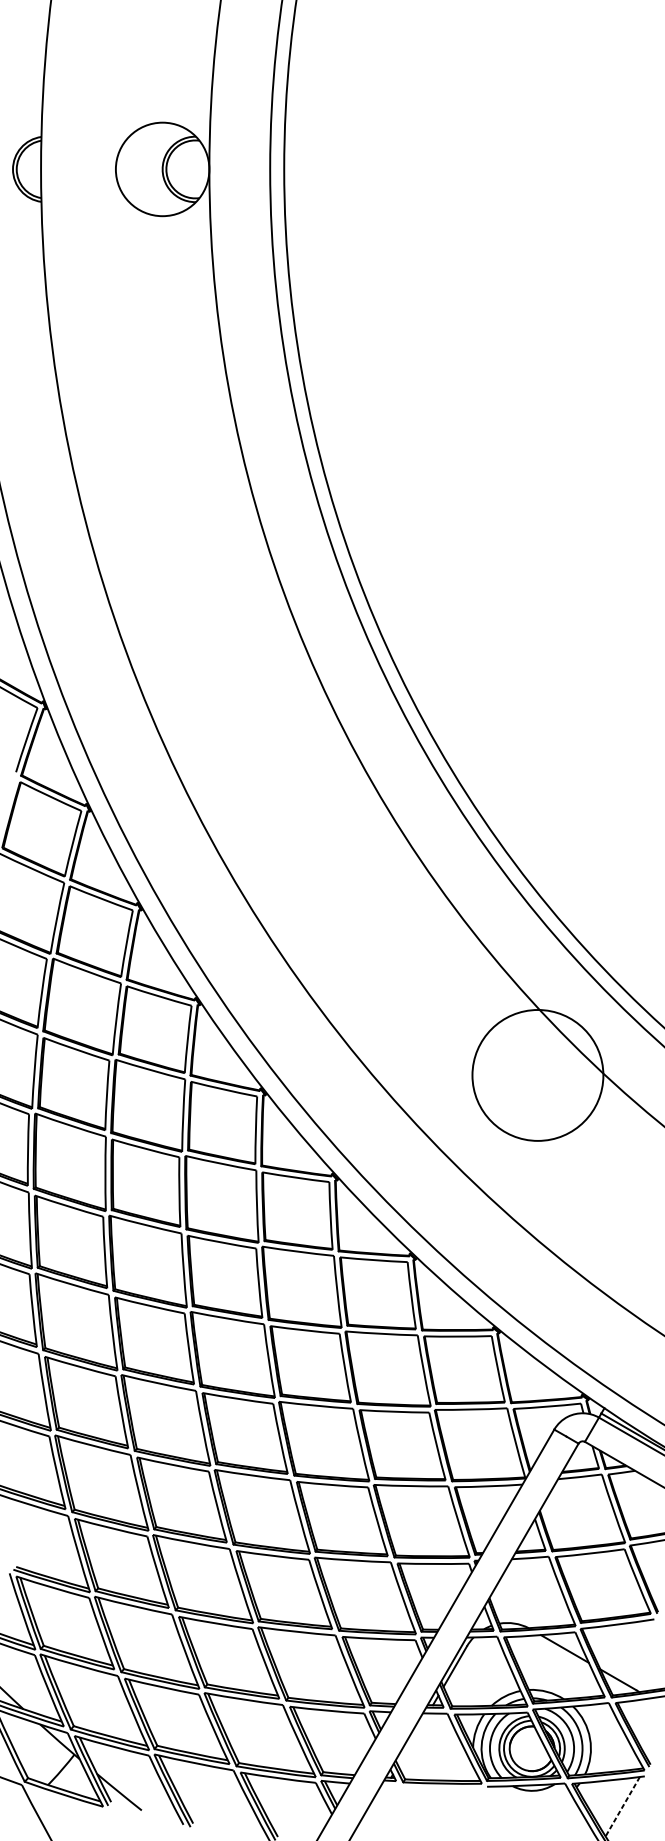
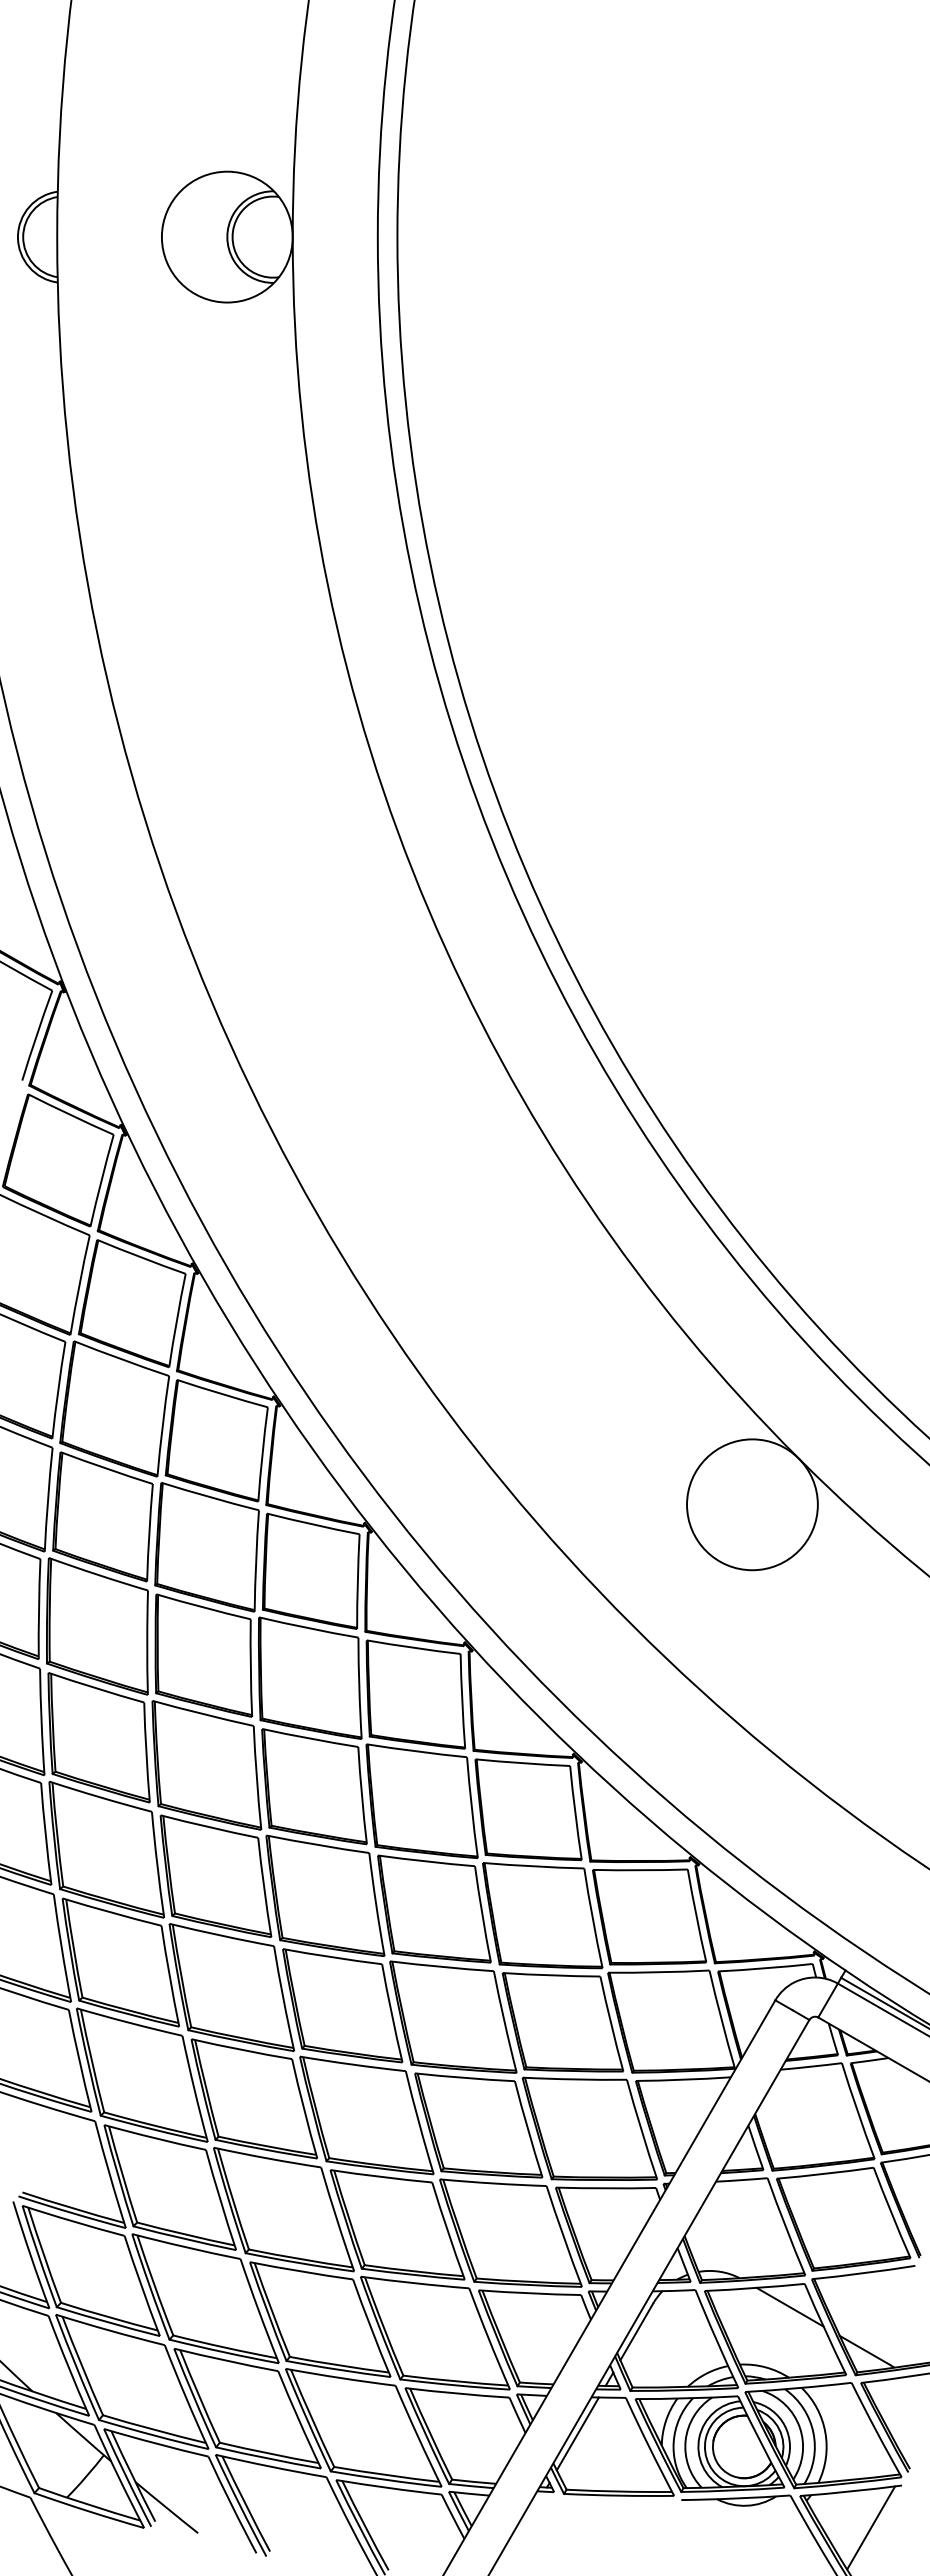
circle: (537, 1075) -> (752, 1504), size x0.71
line: (412, 1739) -> (577, 2433), added
line: (623, 1807) -> (871, 2528), dashed -> solid

